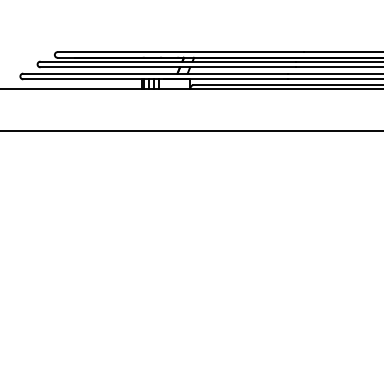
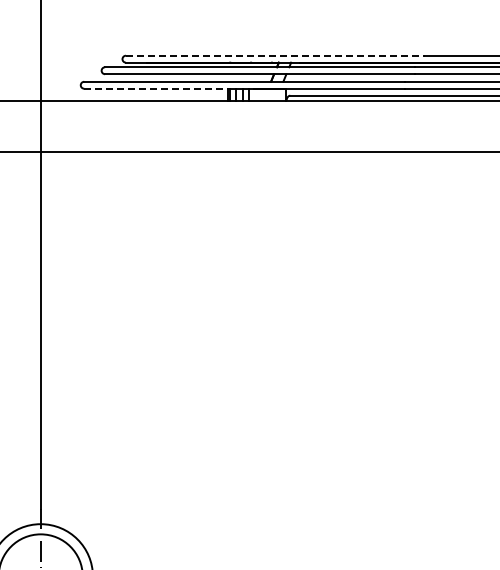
line: (181, 51) -> (275, 55), solid -> dashed
line: (82, 79) -> (156, 88), solid -> dashed

